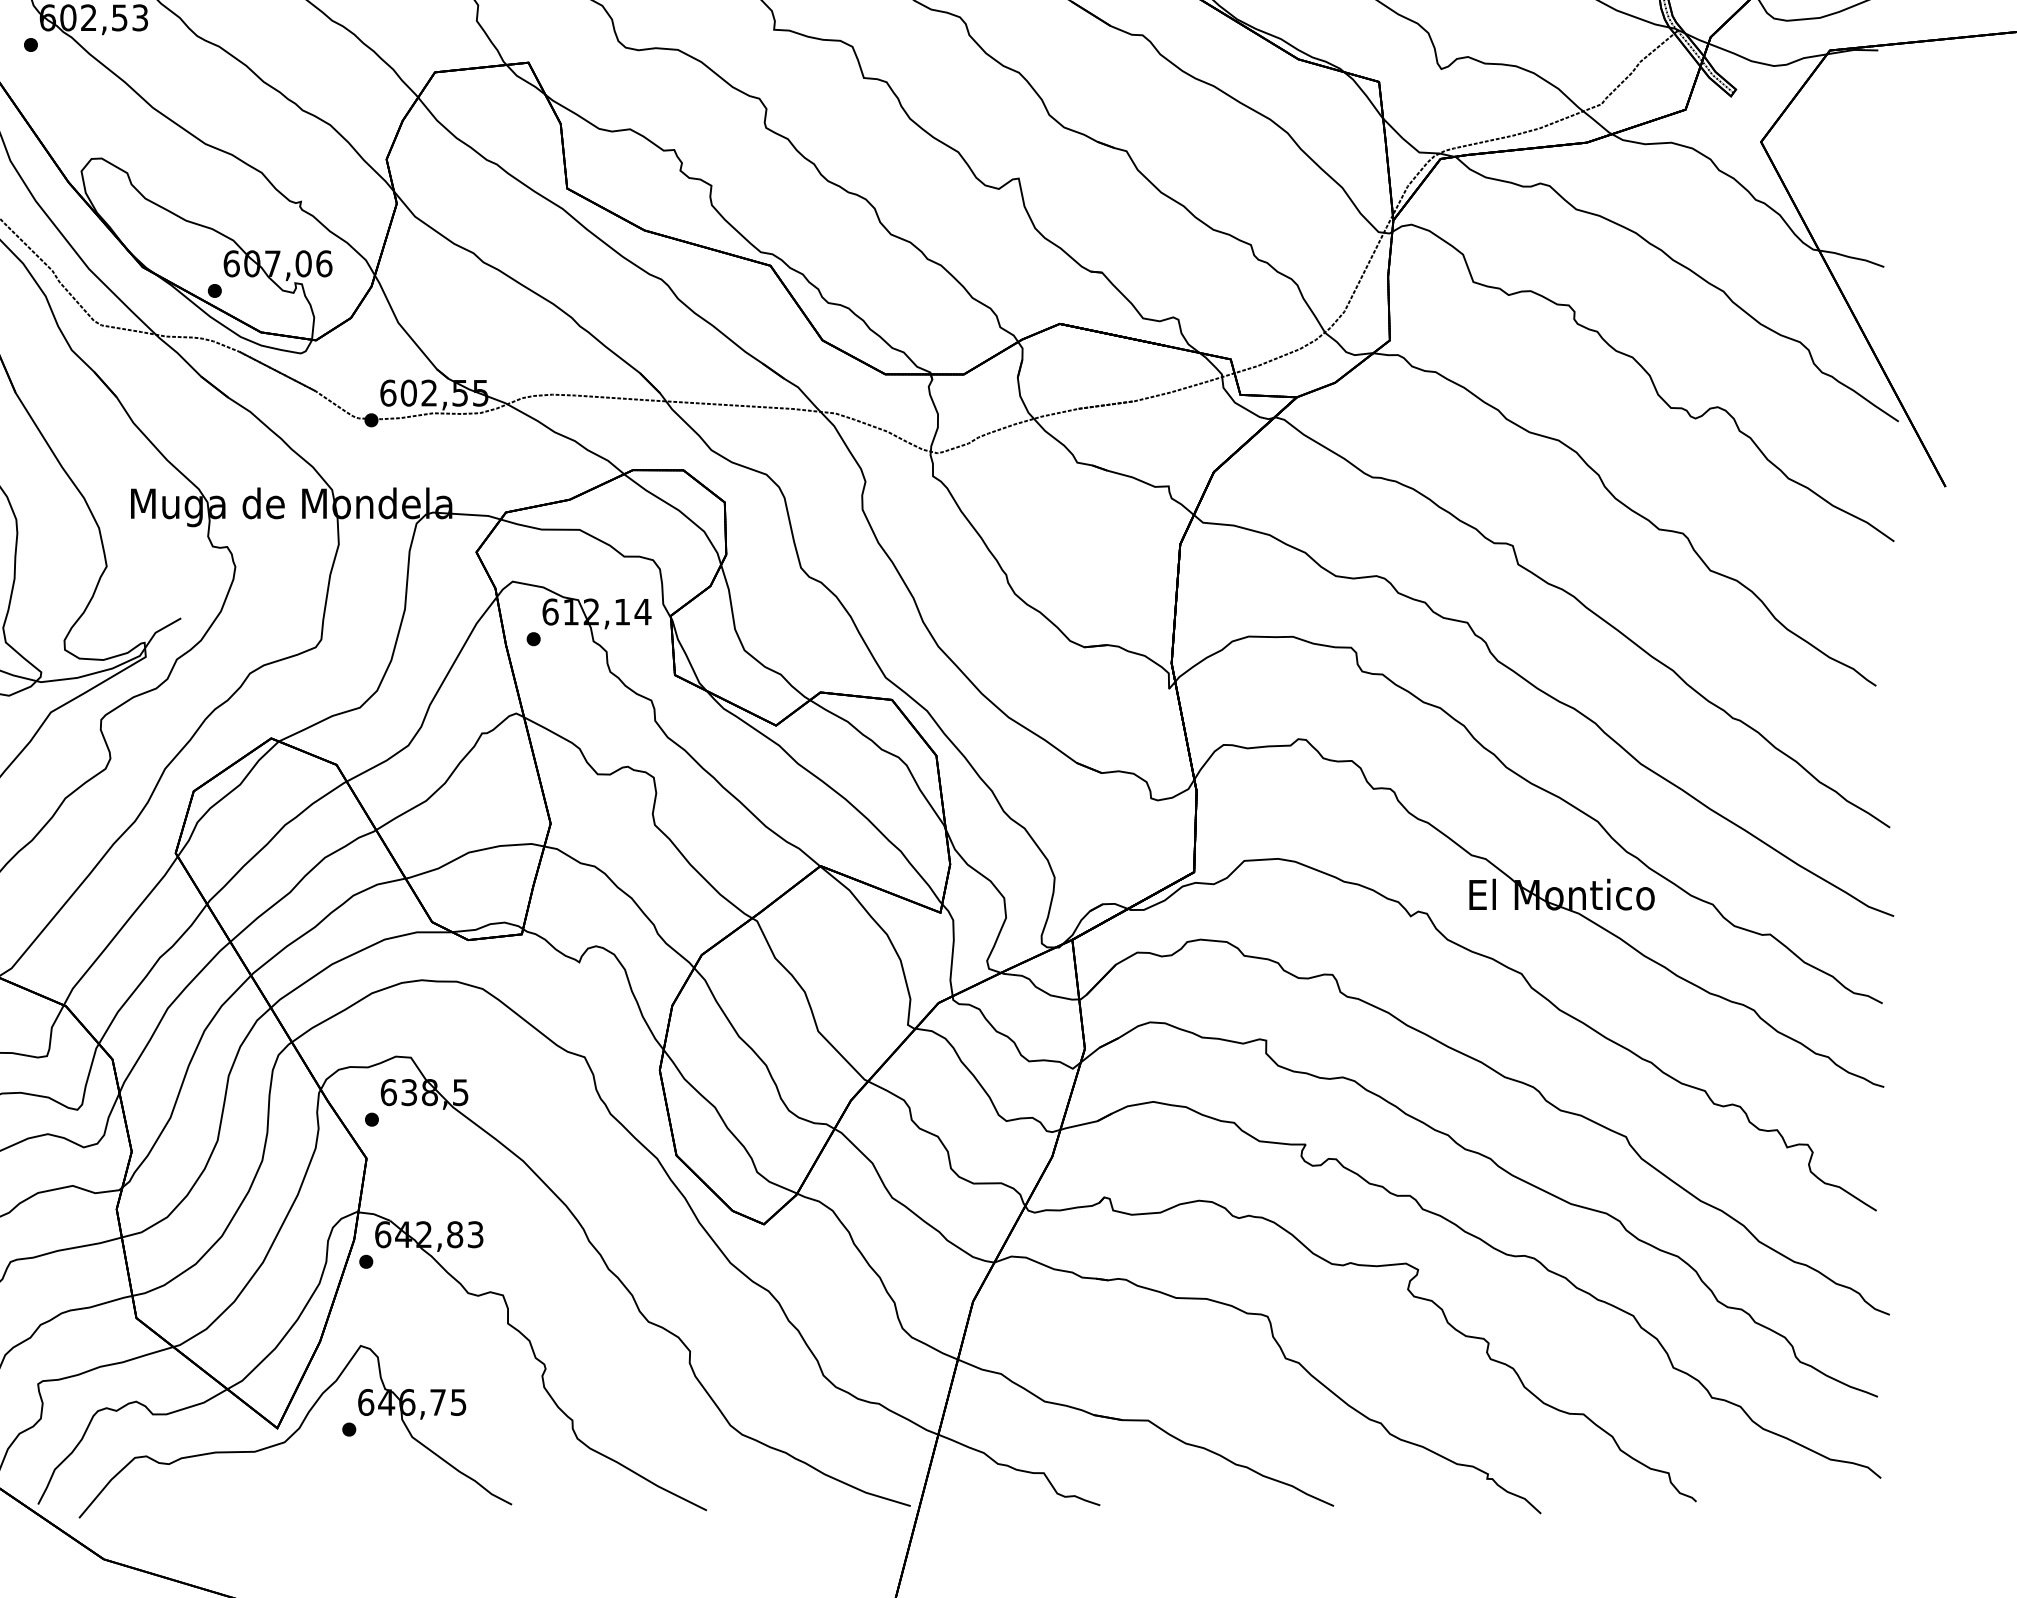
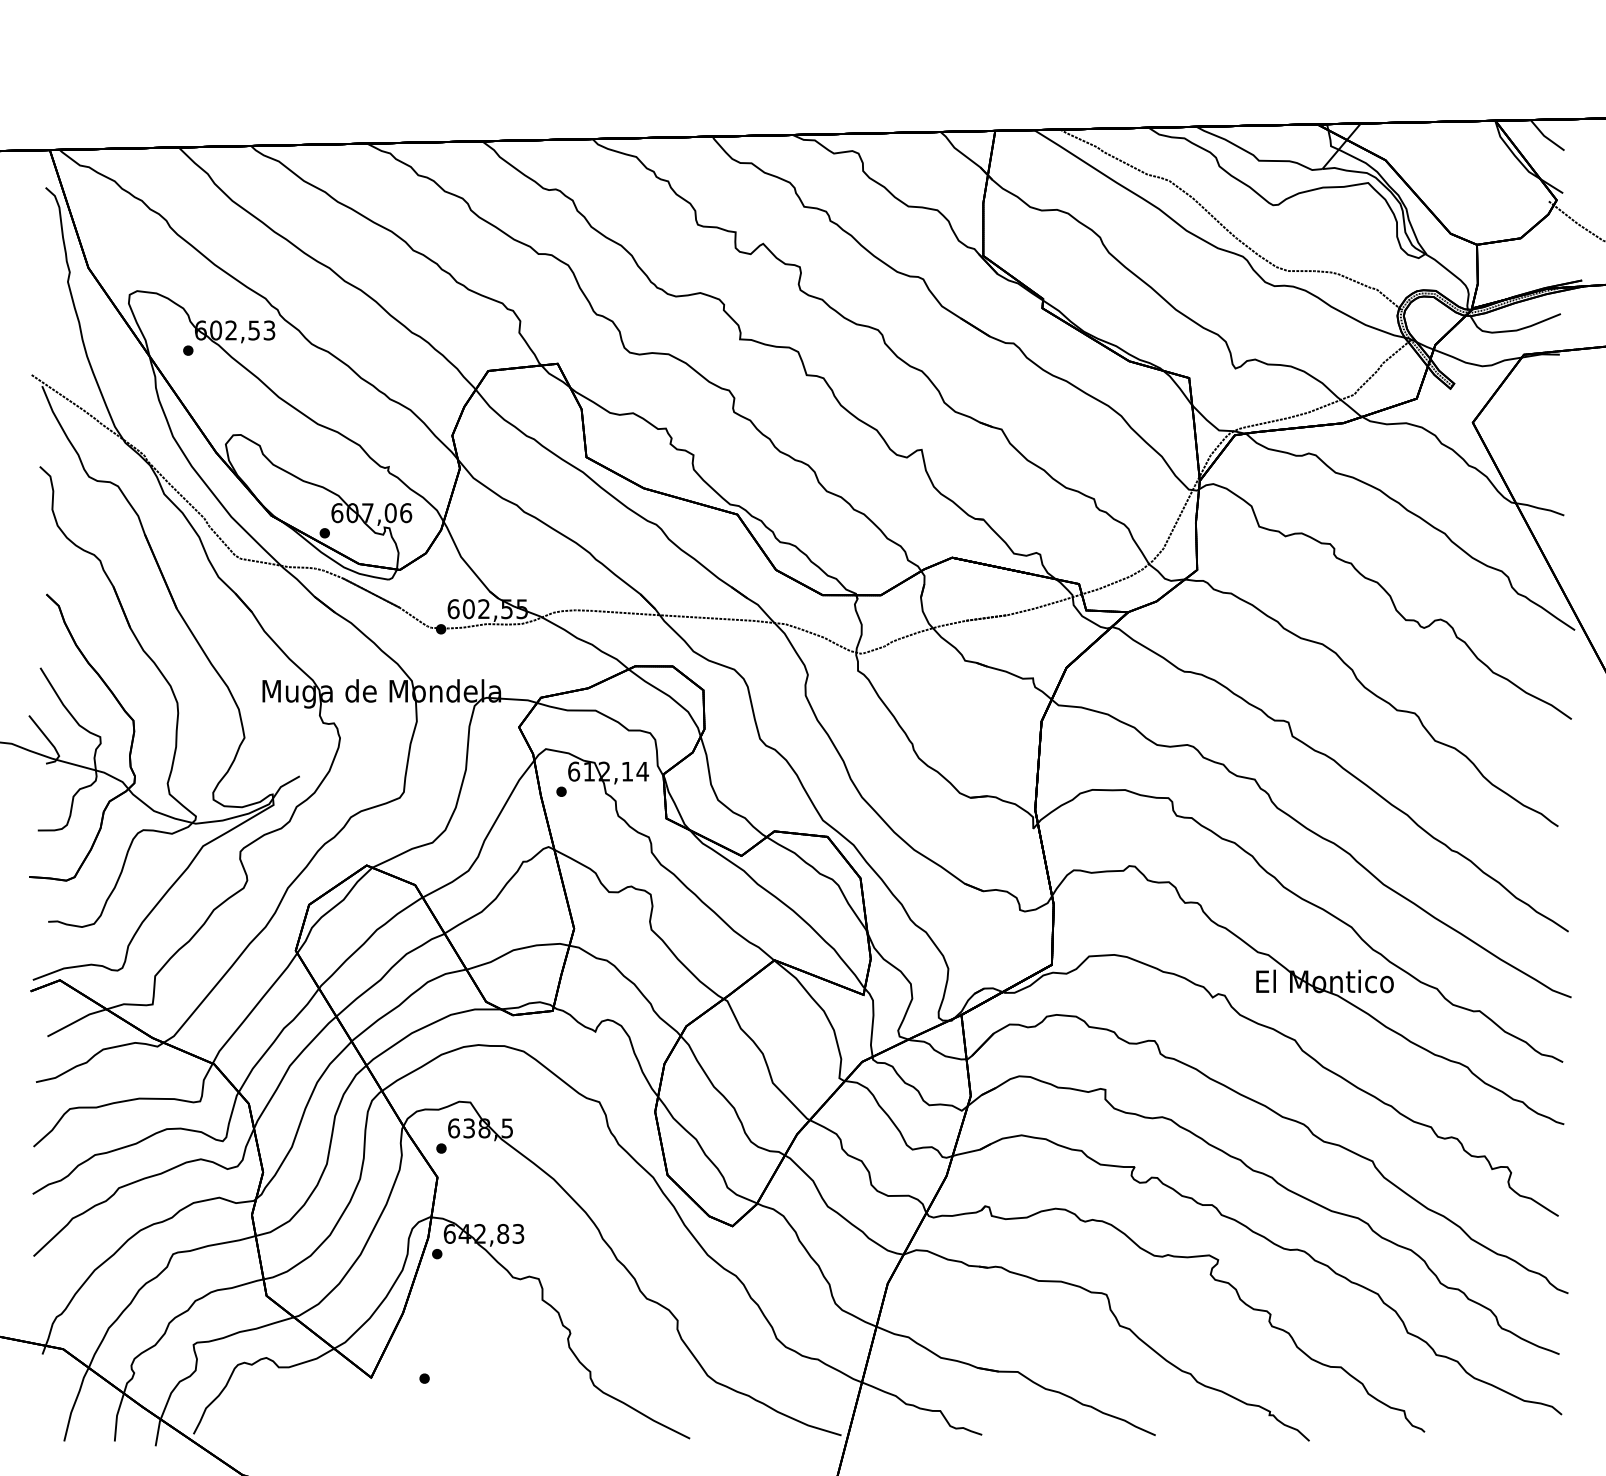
part: (295, 1430) -> (384, 1379), removed

